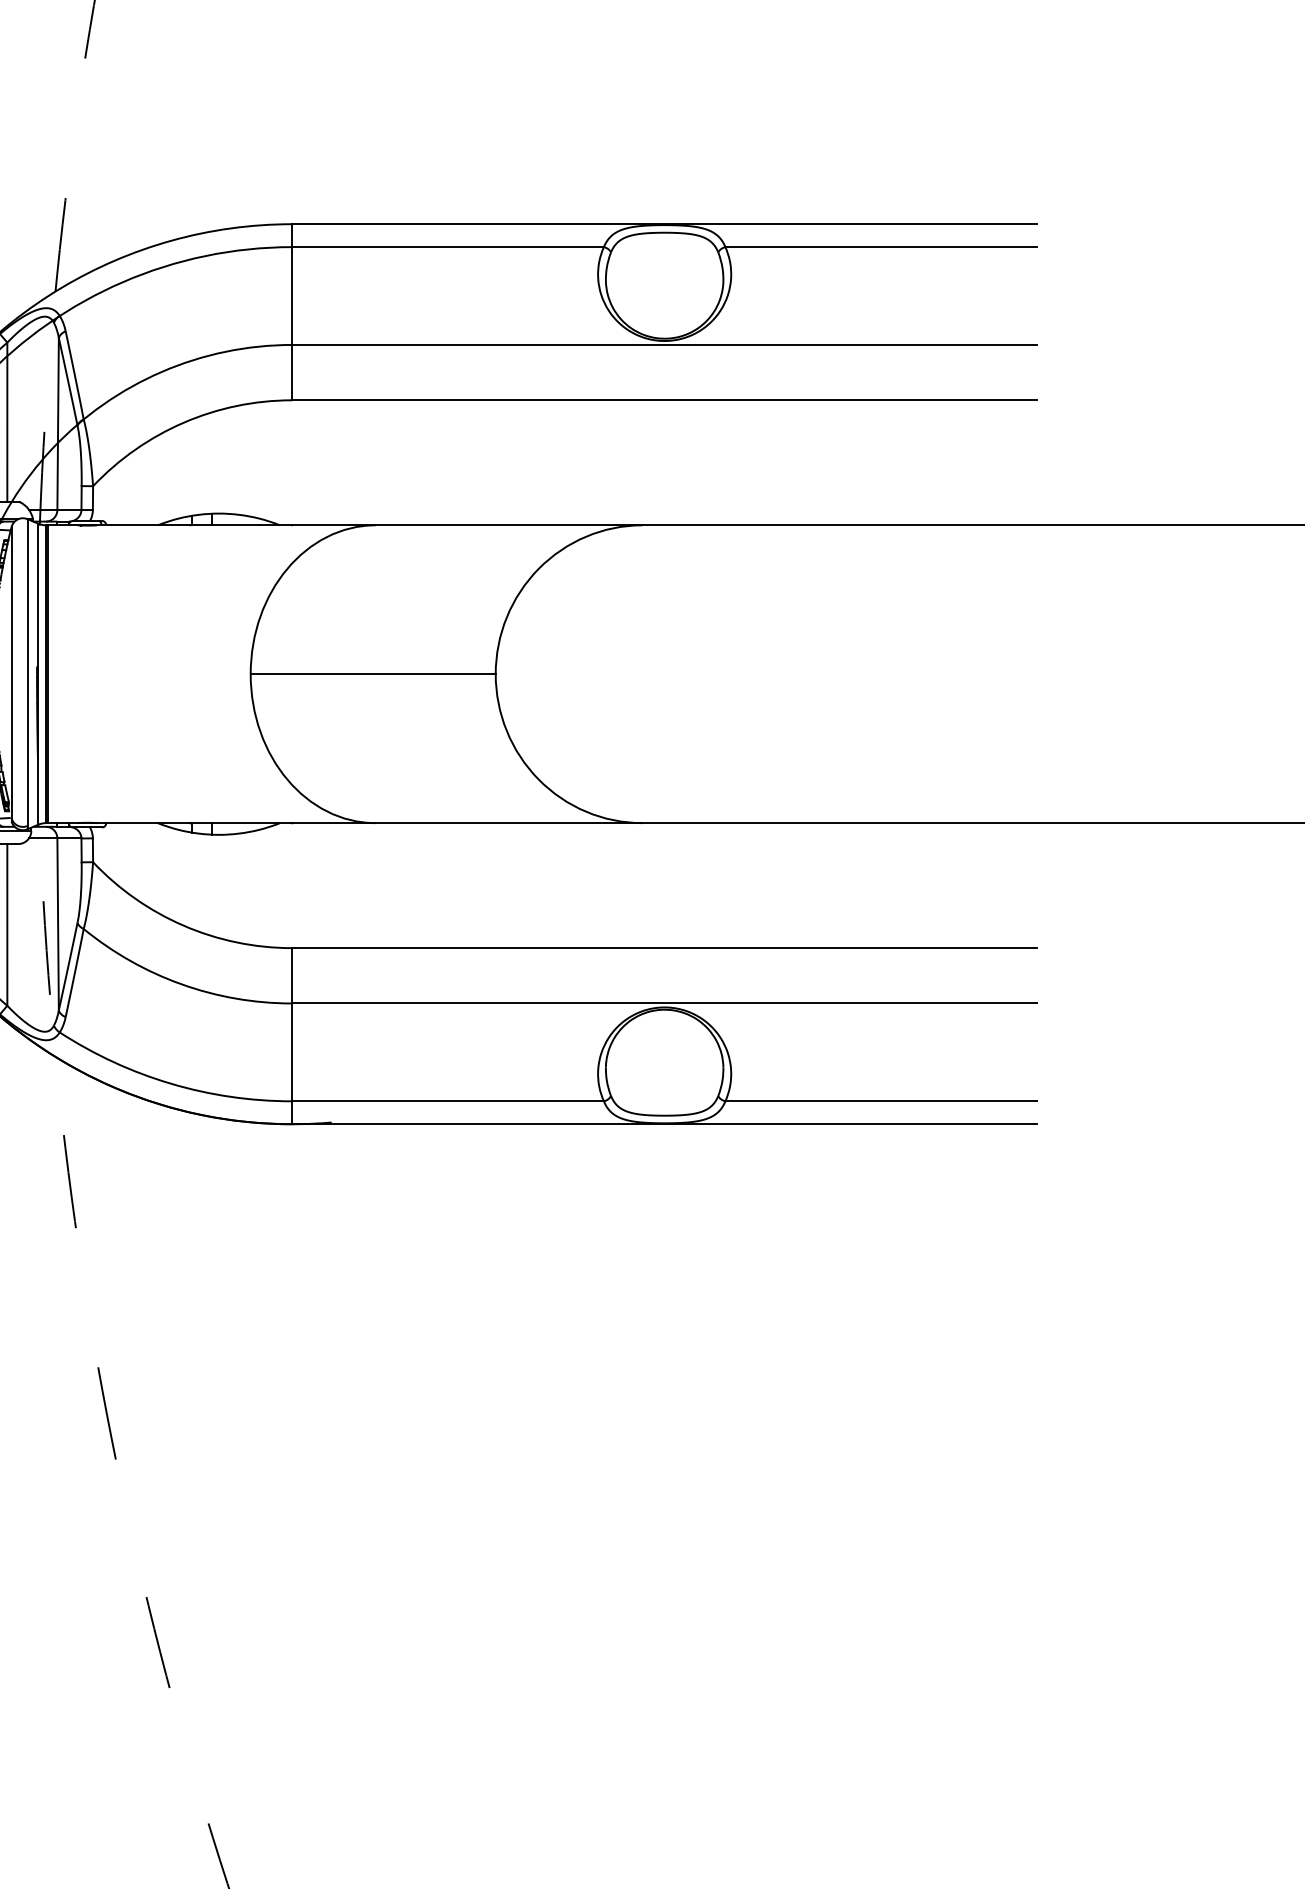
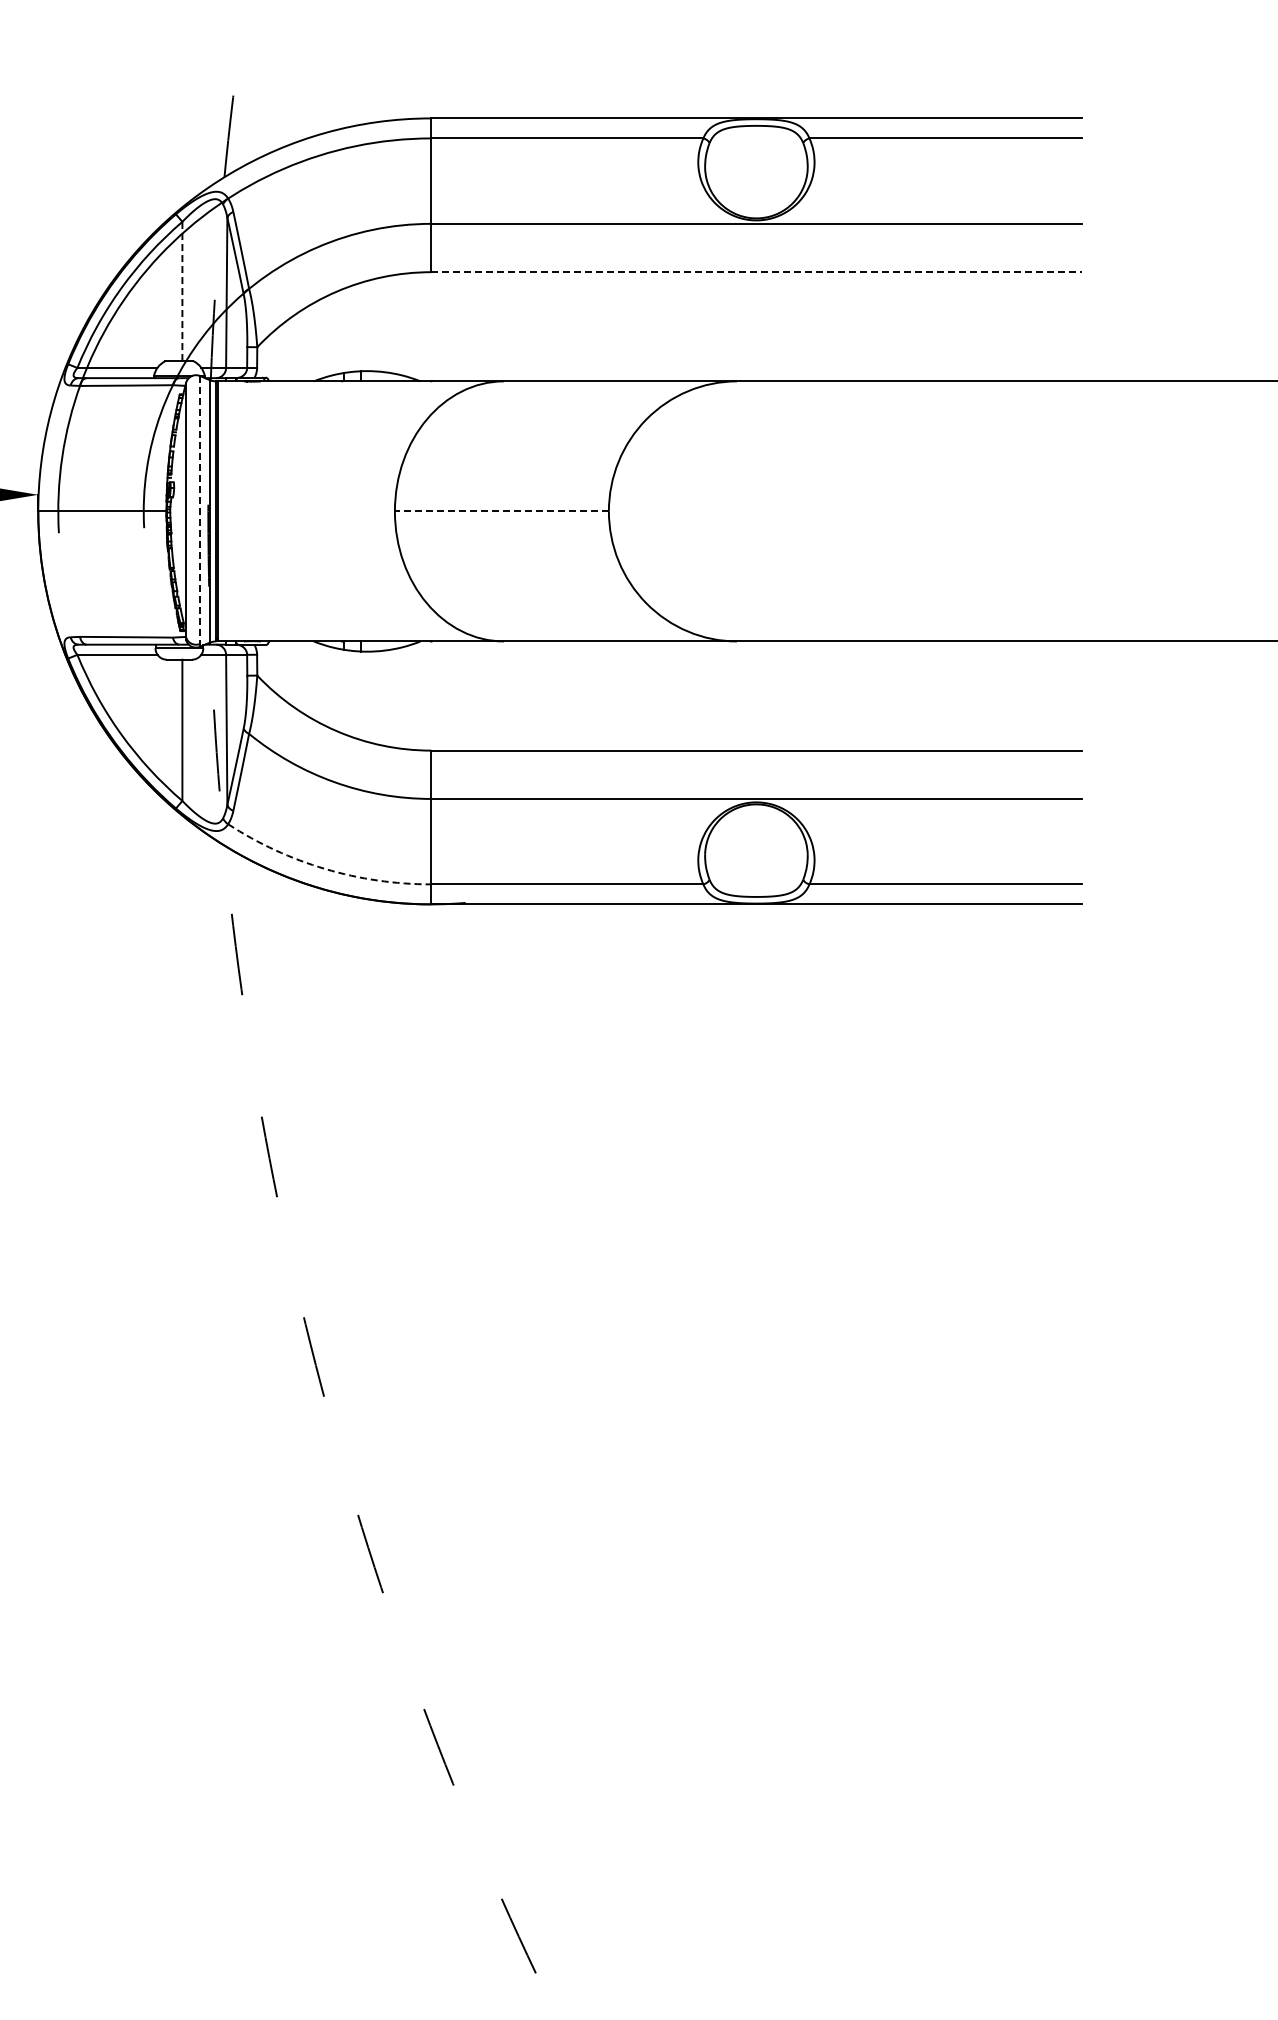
line: (664, 400) -> (756, 272), solid -> dashed
line: (7, 422) -> (182, 291), solid -> dashed
line: (28, 673) -> (200, 510), solid -> dashed
line: (372, 674) -> (501, 511), solid -> dashed
arc: (171, 1084) -> (325, 869), solid -> dashed

